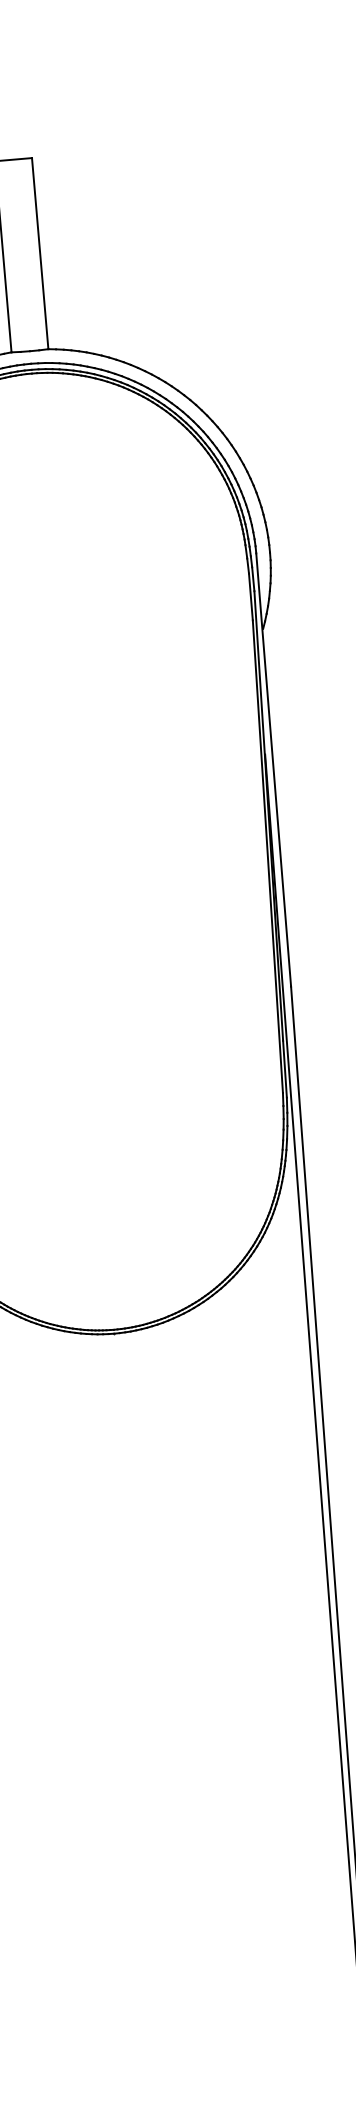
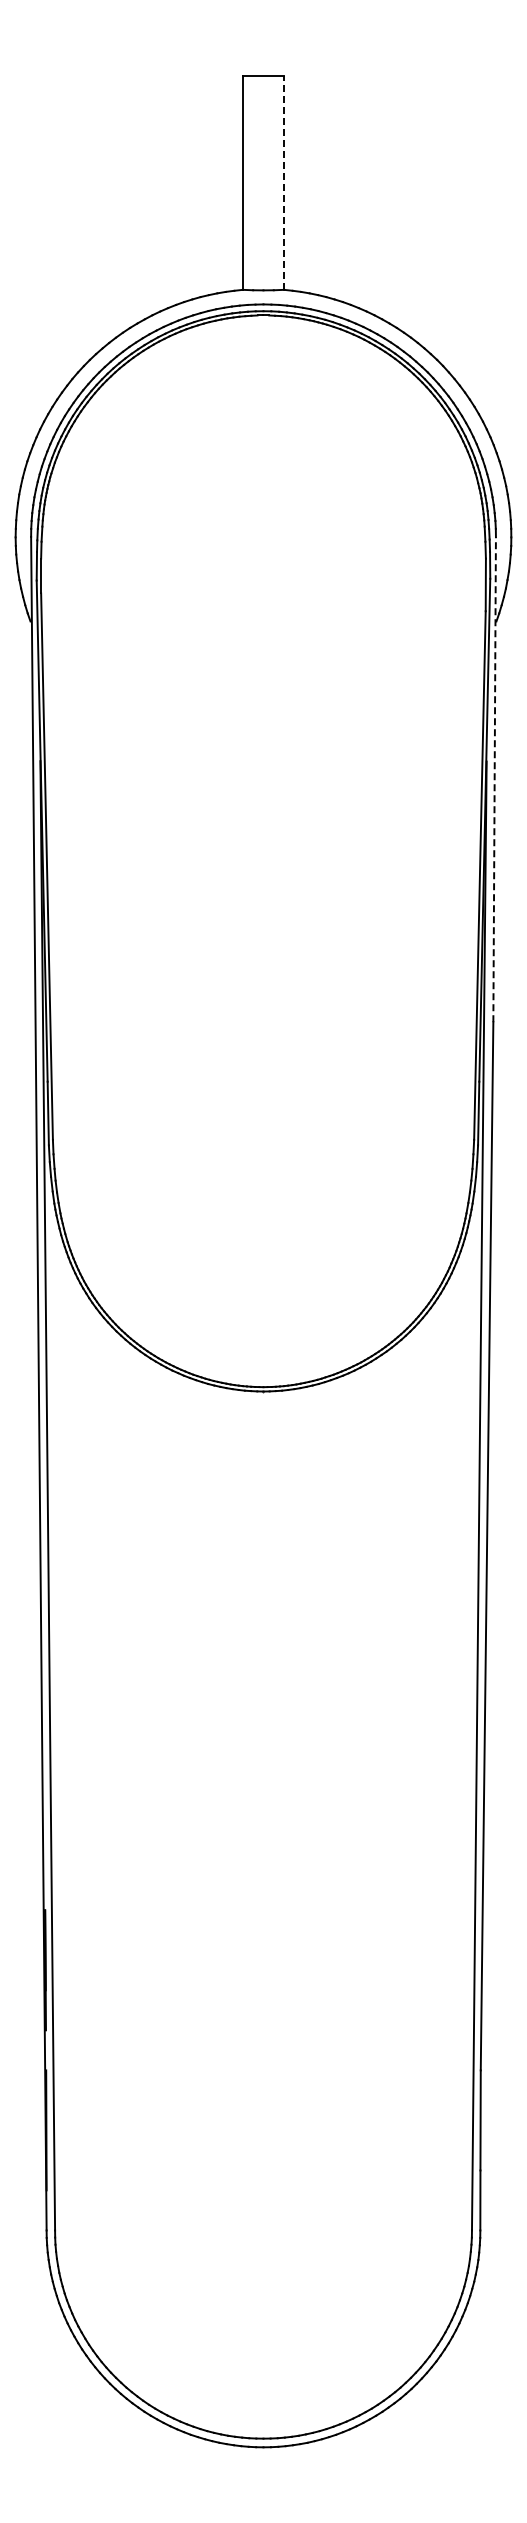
line: (40, 253) -> (284, 182), solid -> dashed
line: (273, 769) -> (494, 779), solid -> dashed

